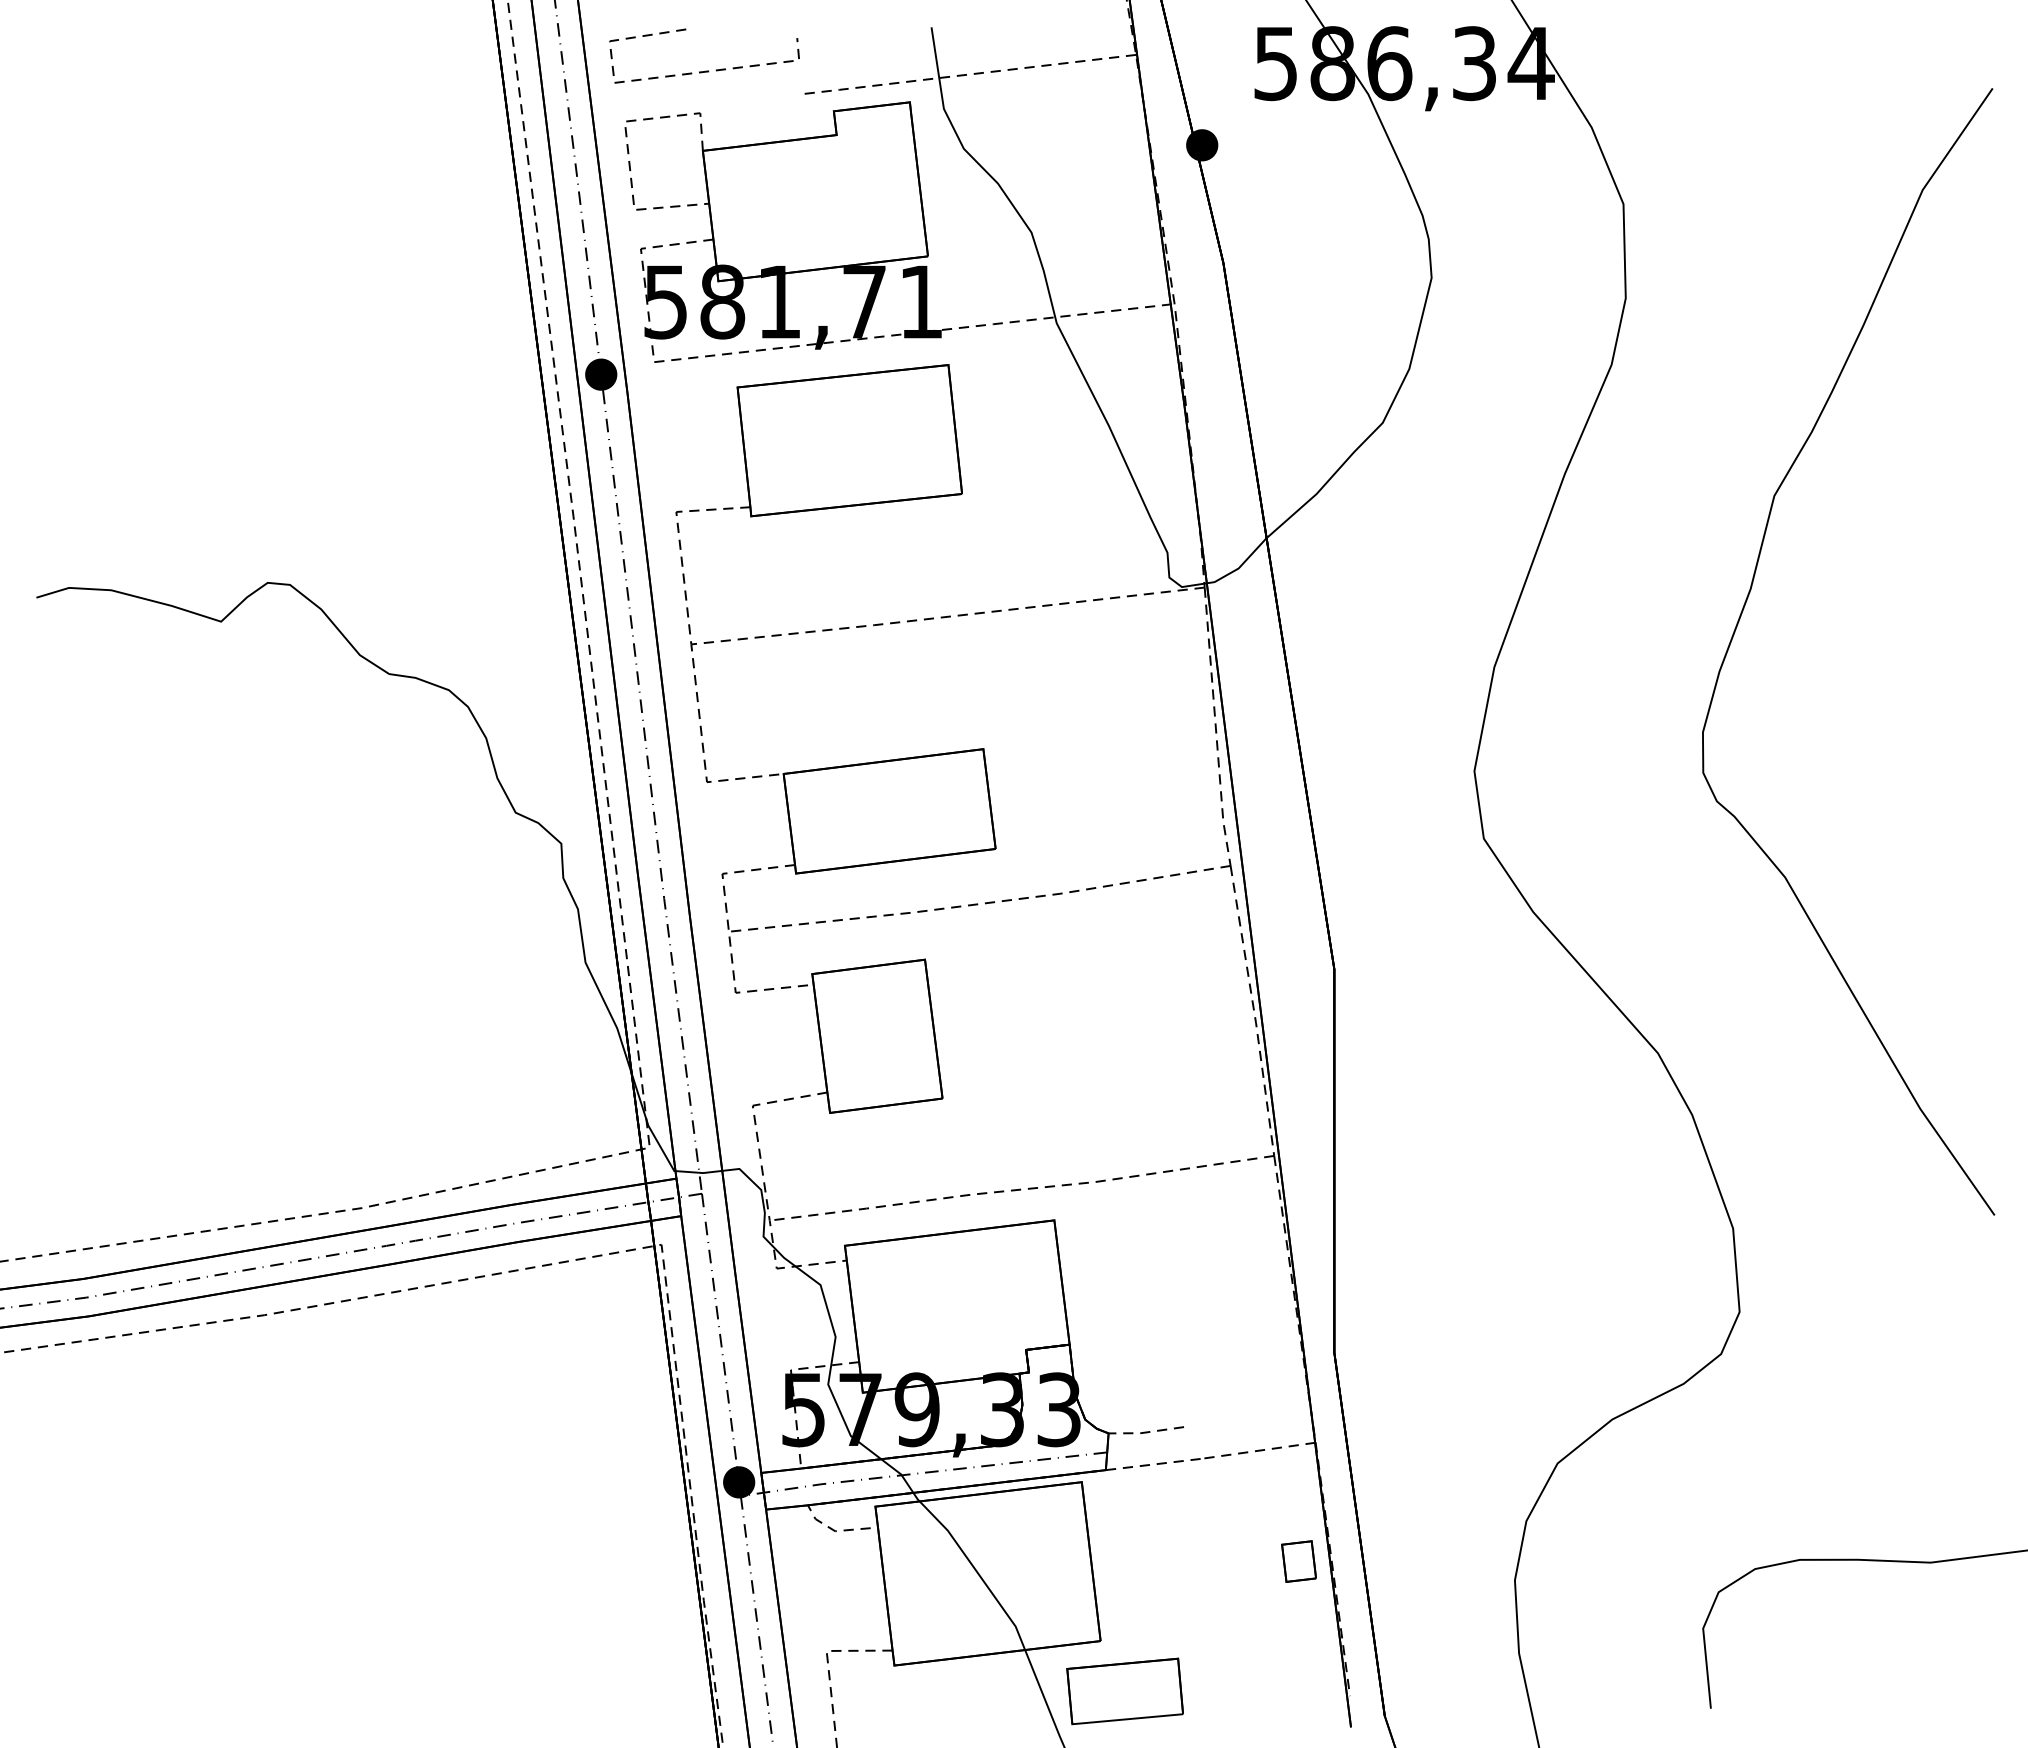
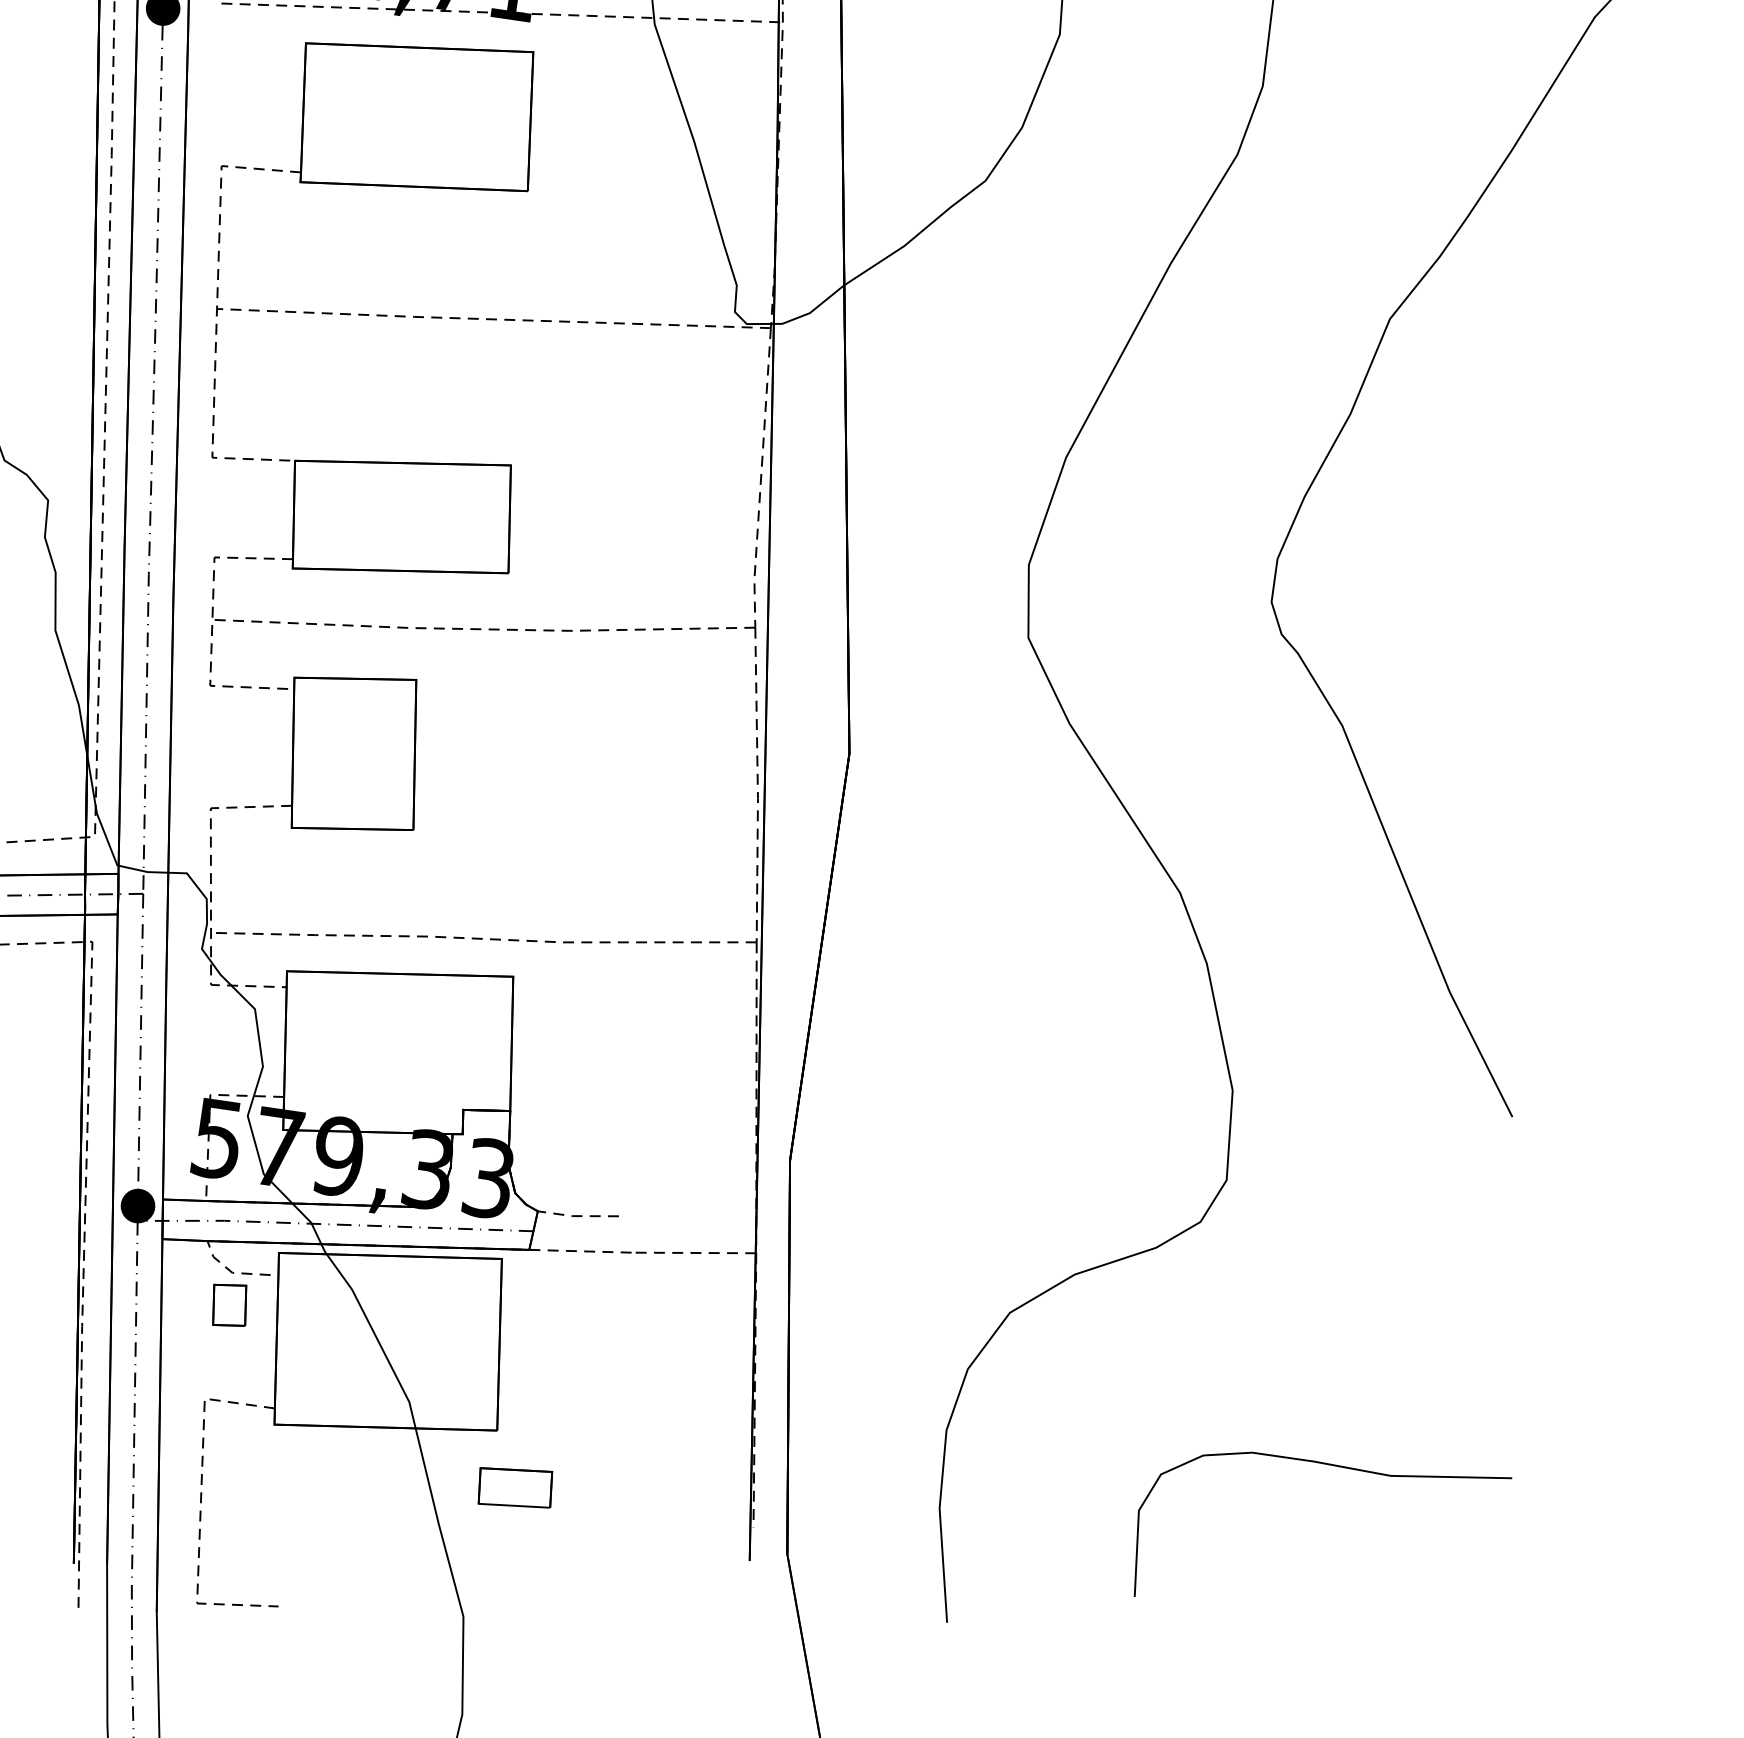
part: (1298, 1561) -> (229, 1305), moved
part: (1124, 1691) -> (514, 1487), size x0.6

